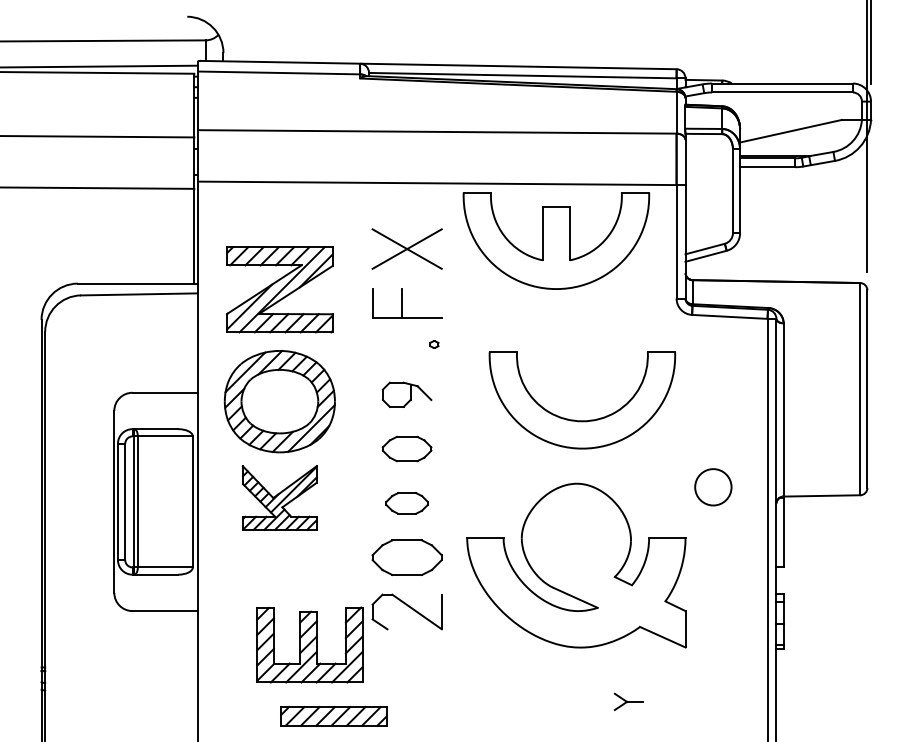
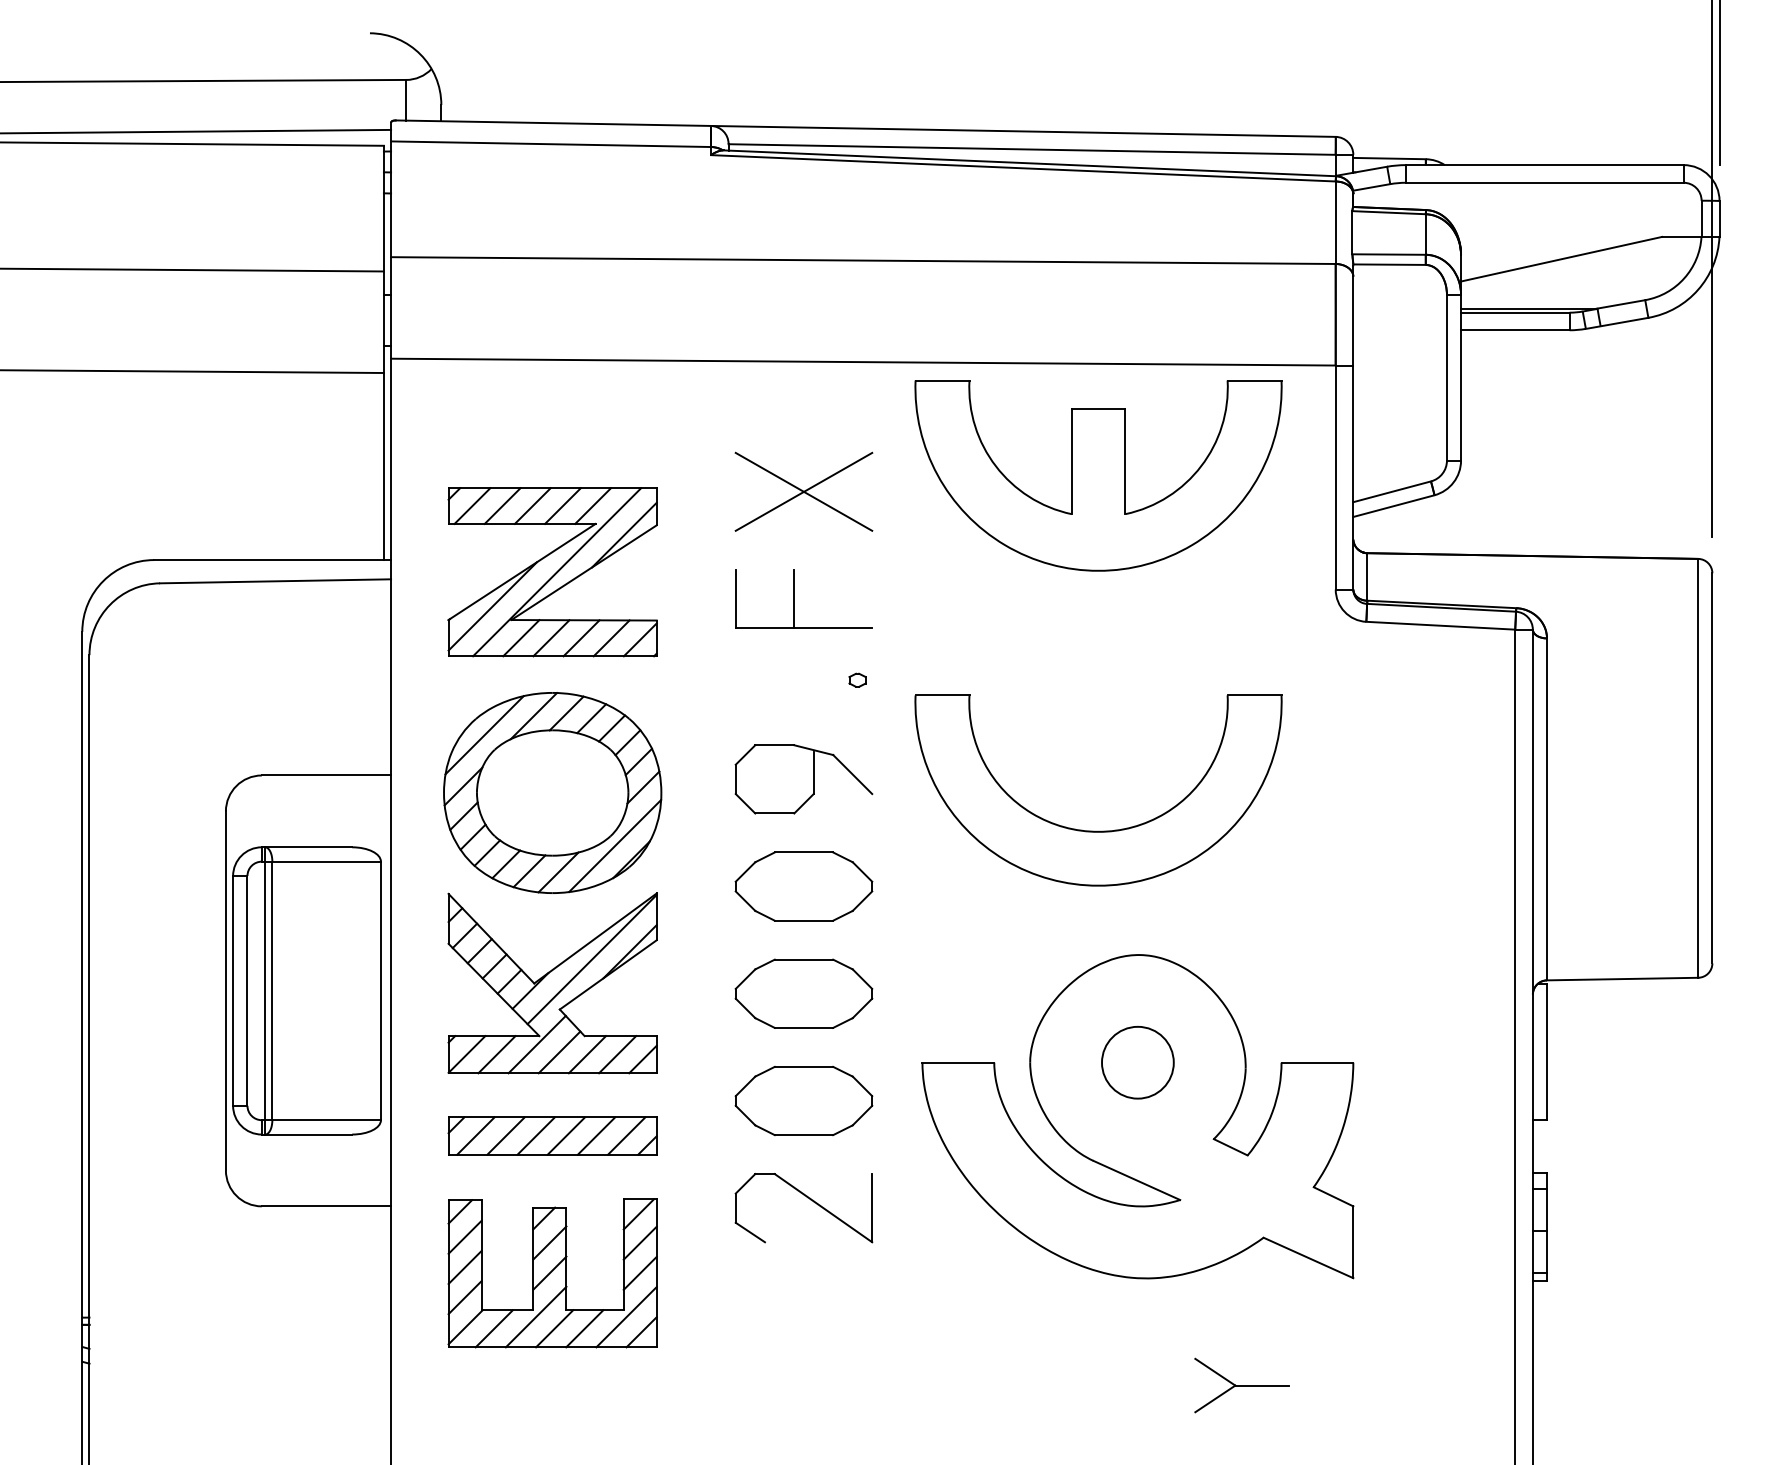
part: (406, 394) -> (802, 778), size x1.43
part: (582, 420) -> (1098, 830), moved
part: (406, 448) -> (802, 885), size x1.43
part: (713, 487) -> (1138, 1063), moved
part: (279, 497) -> (551, 982), size x1.43
part: (406, 503) -> (802, 994), size x1.67
part: (309, 644) -> (551, 1272), moved
part: (628, 701) -> (1240, 1384), size x1.67
part: (333, 716) -> (551, 1136), moved

